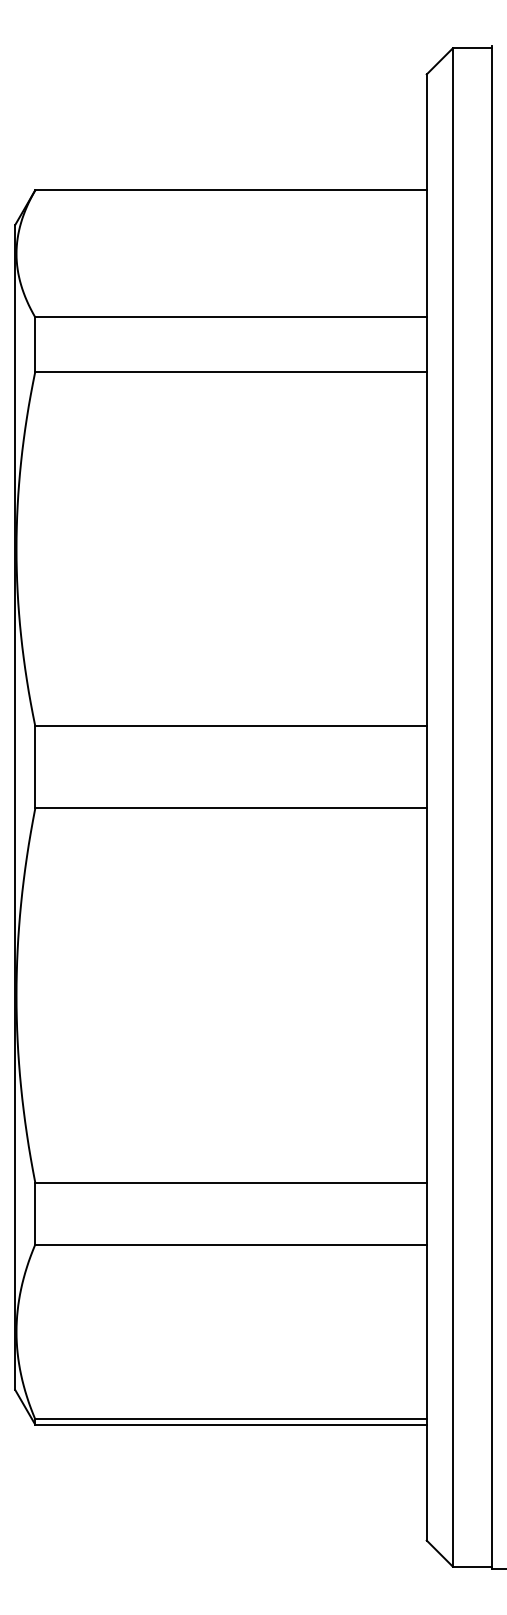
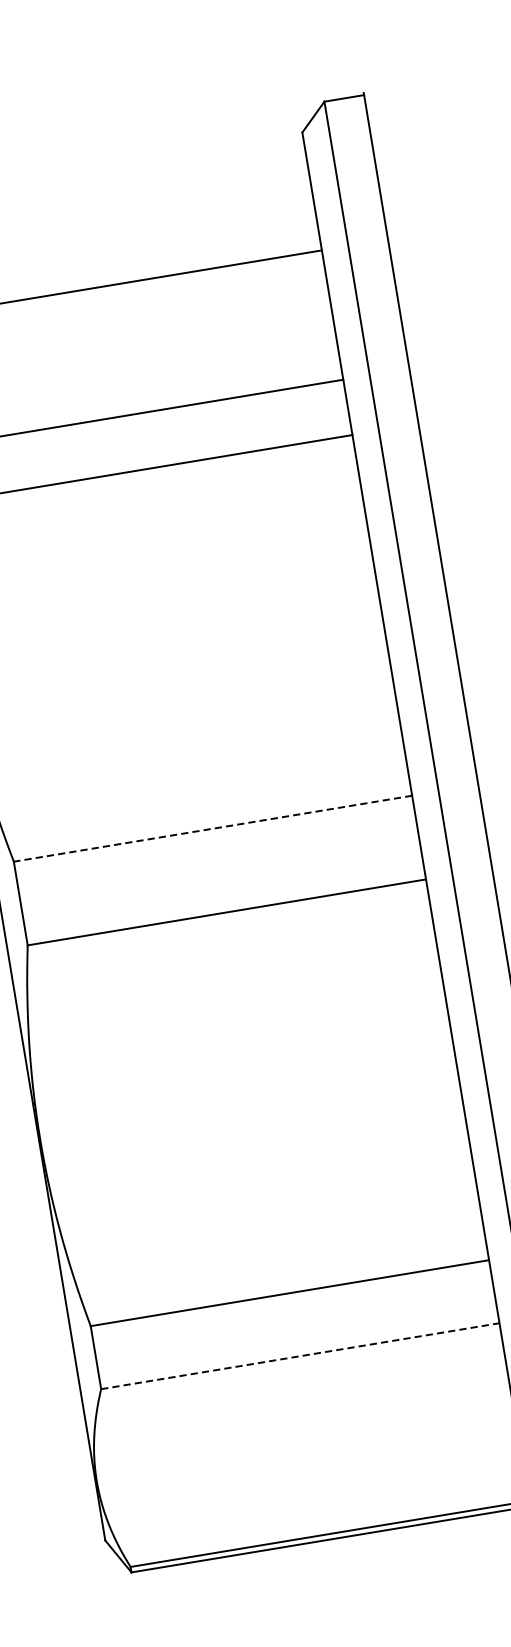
line: (231, 726) -> (213, 828), solid -> dashed
line: (231, 1244) -> (300, 1356), solid -> dashed

